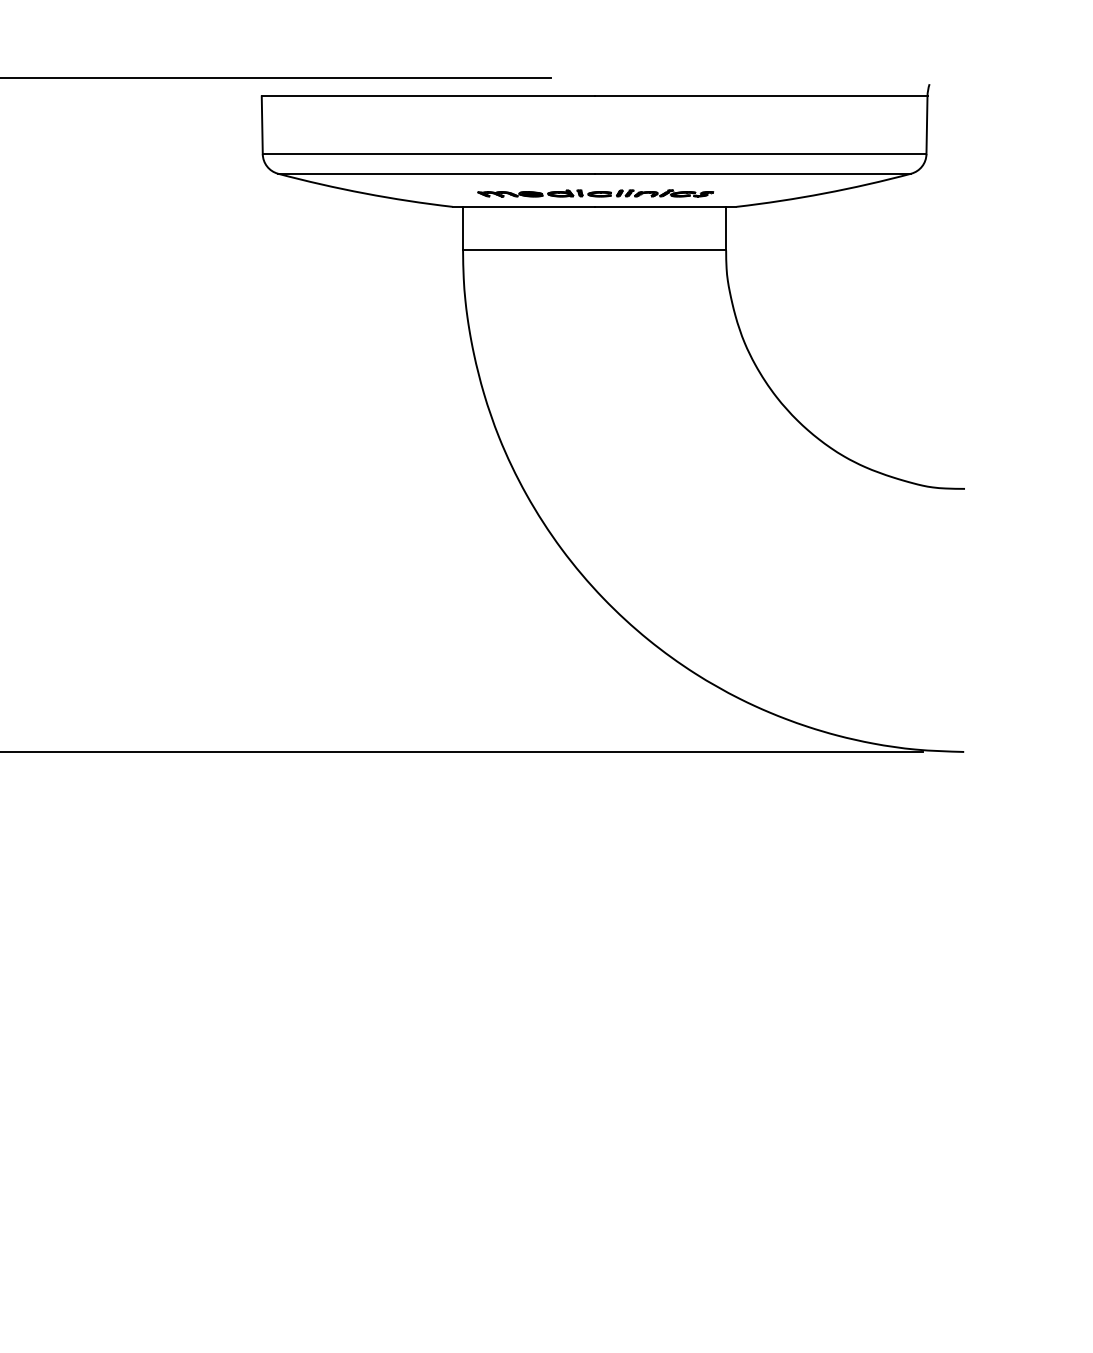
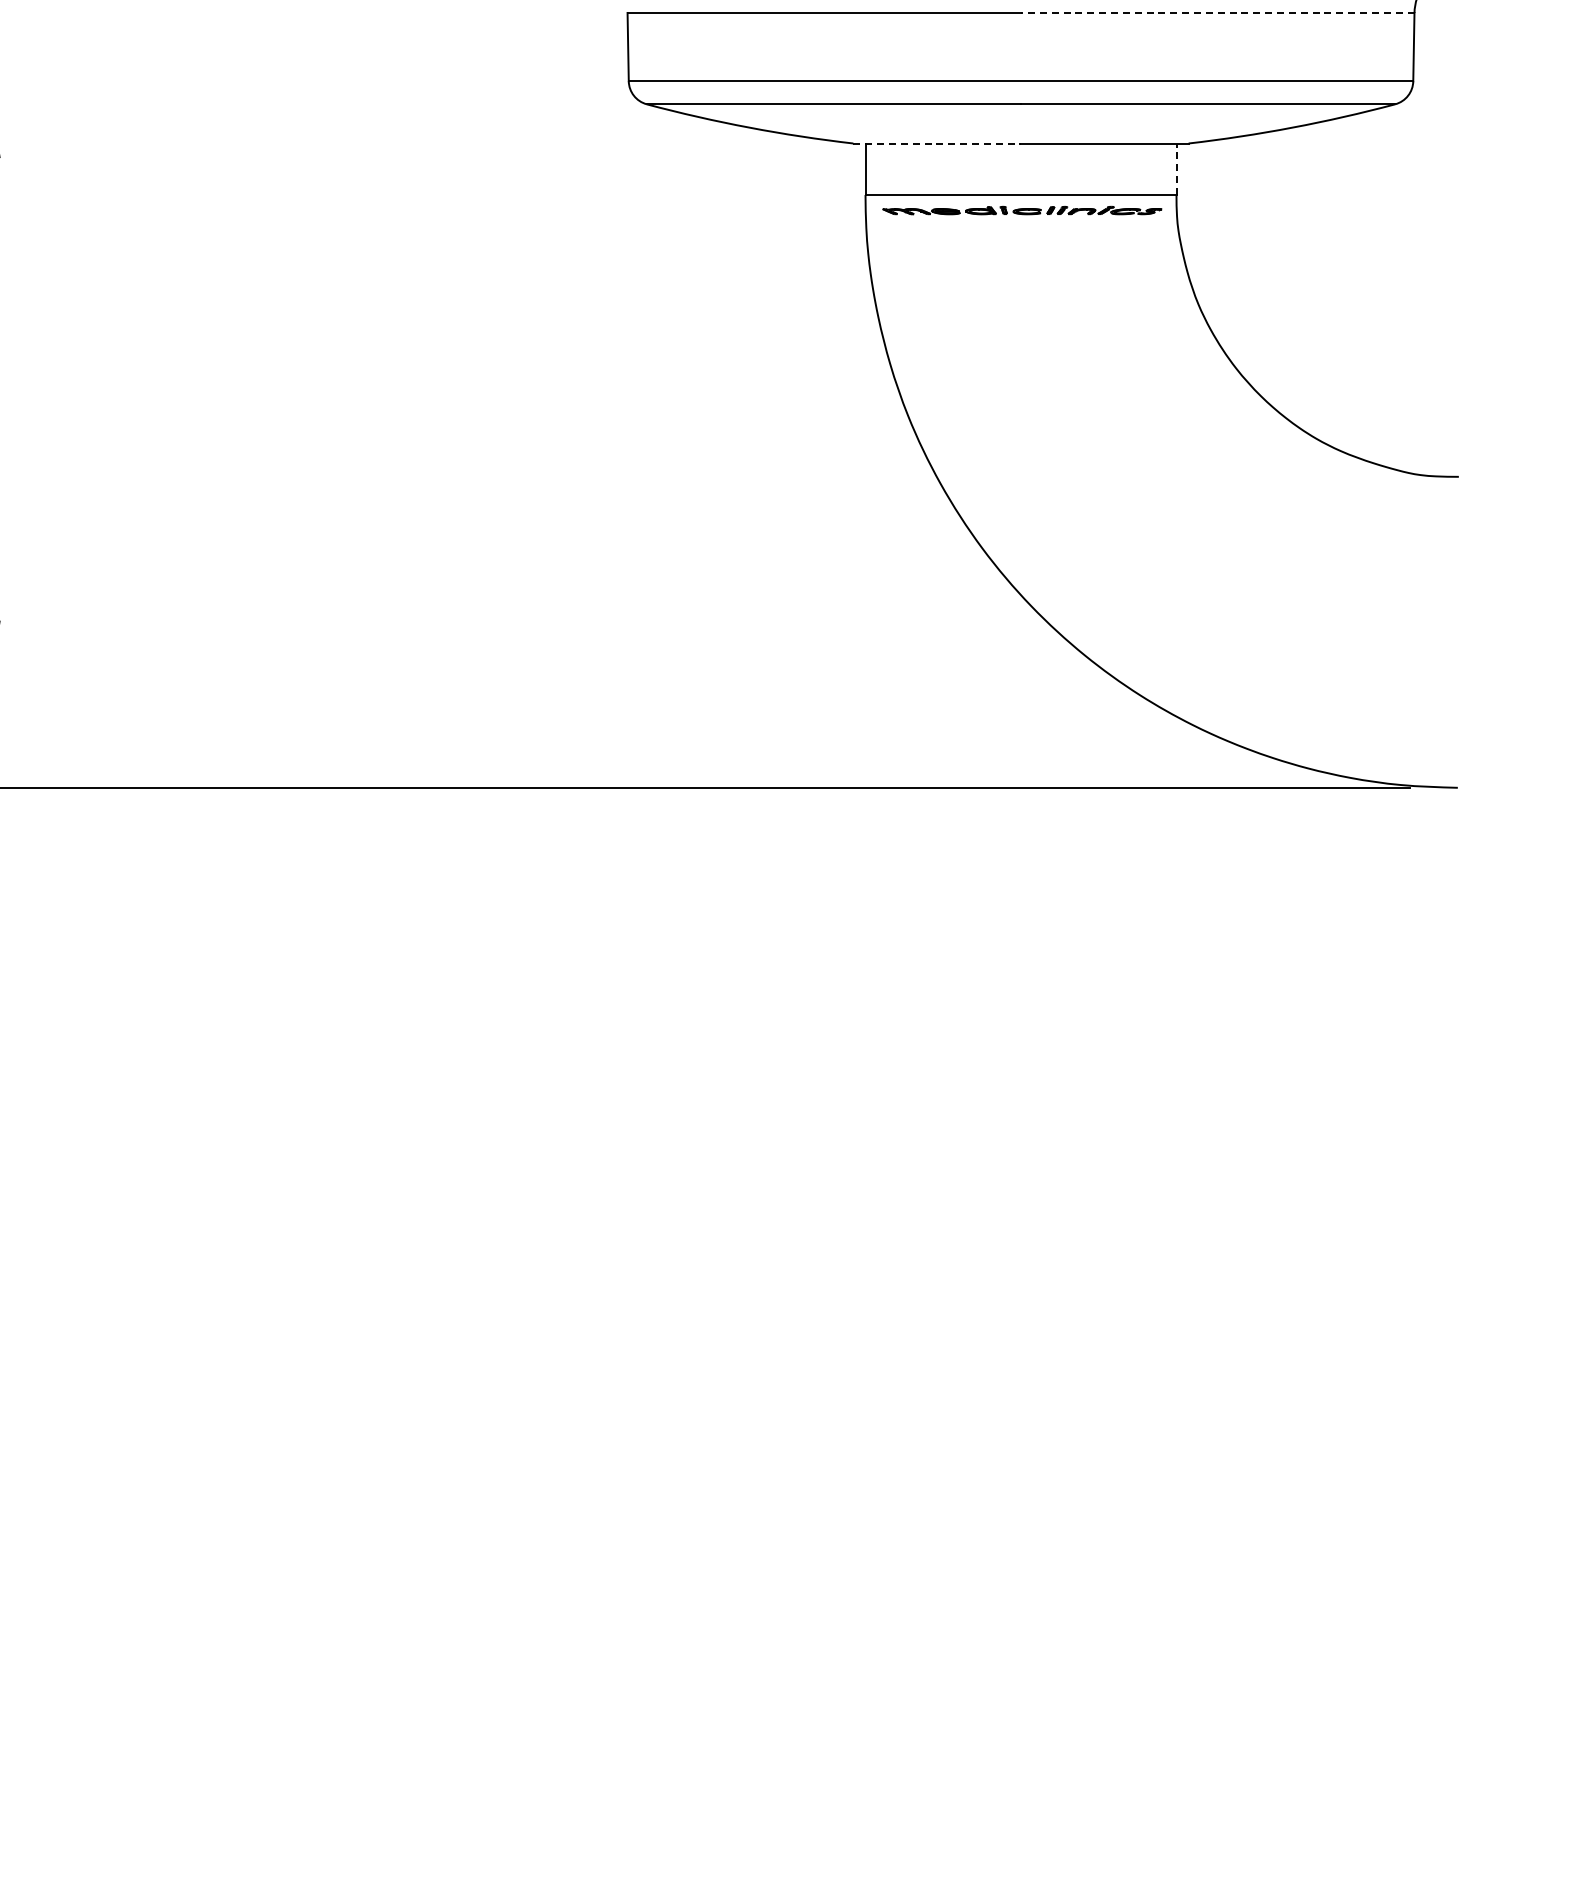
line: (760, 96) -> (1217, 12), solid -> dashed
part: (595, 193) -> (1022, 210), moved
line: (523, 206) -> (937, 143), solid -> dashed
line: (726, 228) -> (1176, 169), solid -> dashed

